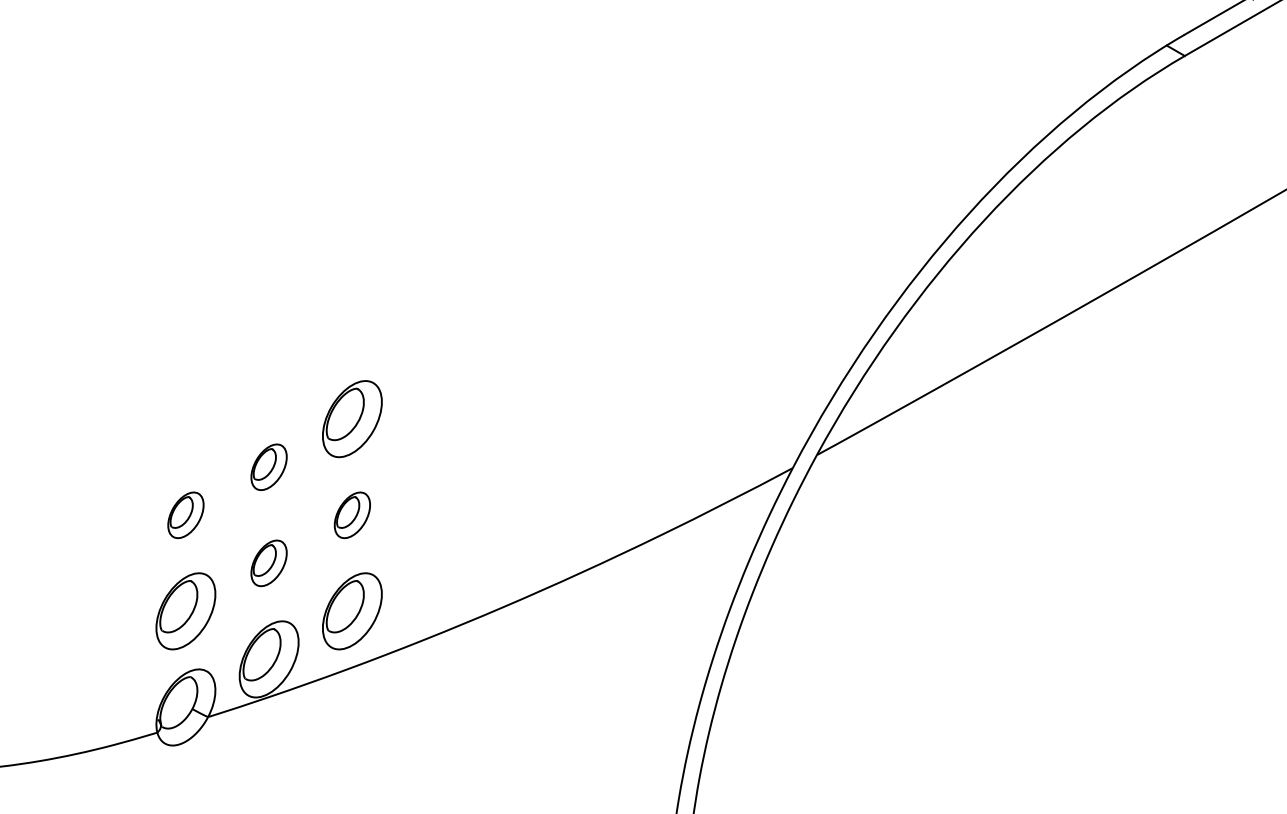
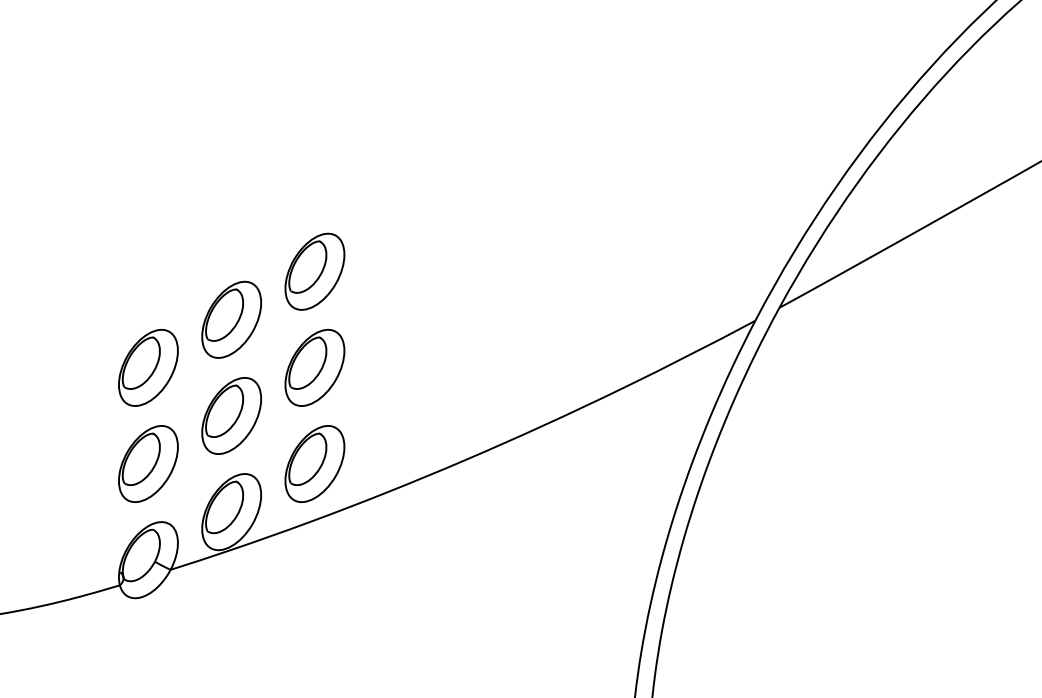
part: (268, 467) -> (231, 320), size x1.67
part: (185, 515) -> (148, 368), size x1.67
part: (352, 515) -> (315, 368), size x1.67
part: (268, 563) -> (231, 416), size x1.67

